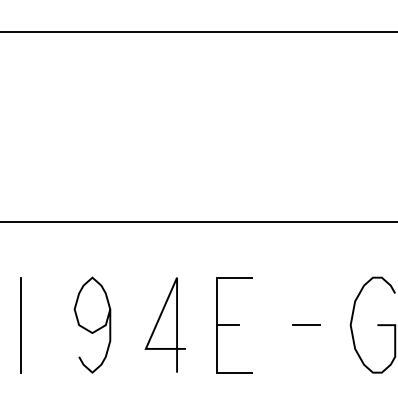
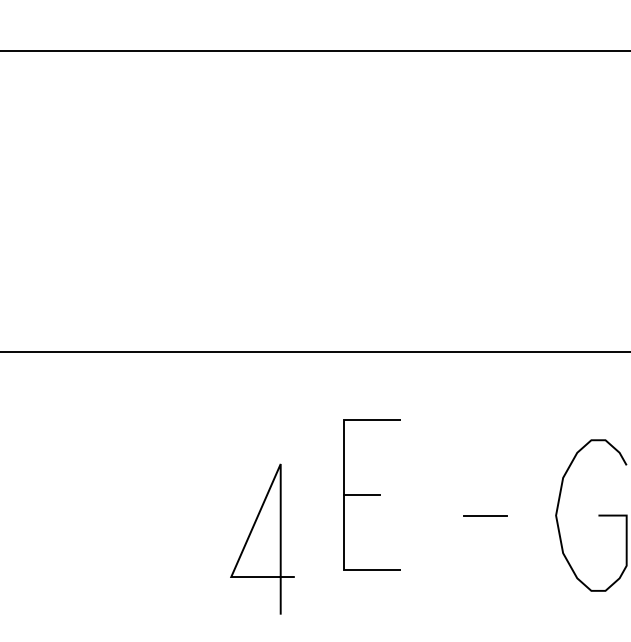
line: (158, 322) -> (251, 535), moved
line: (21, 324) -> (33, 514), removed
part: (234, 325) -> (371, 495), moved
curve: (90, 330) -> (143, 524), removed

